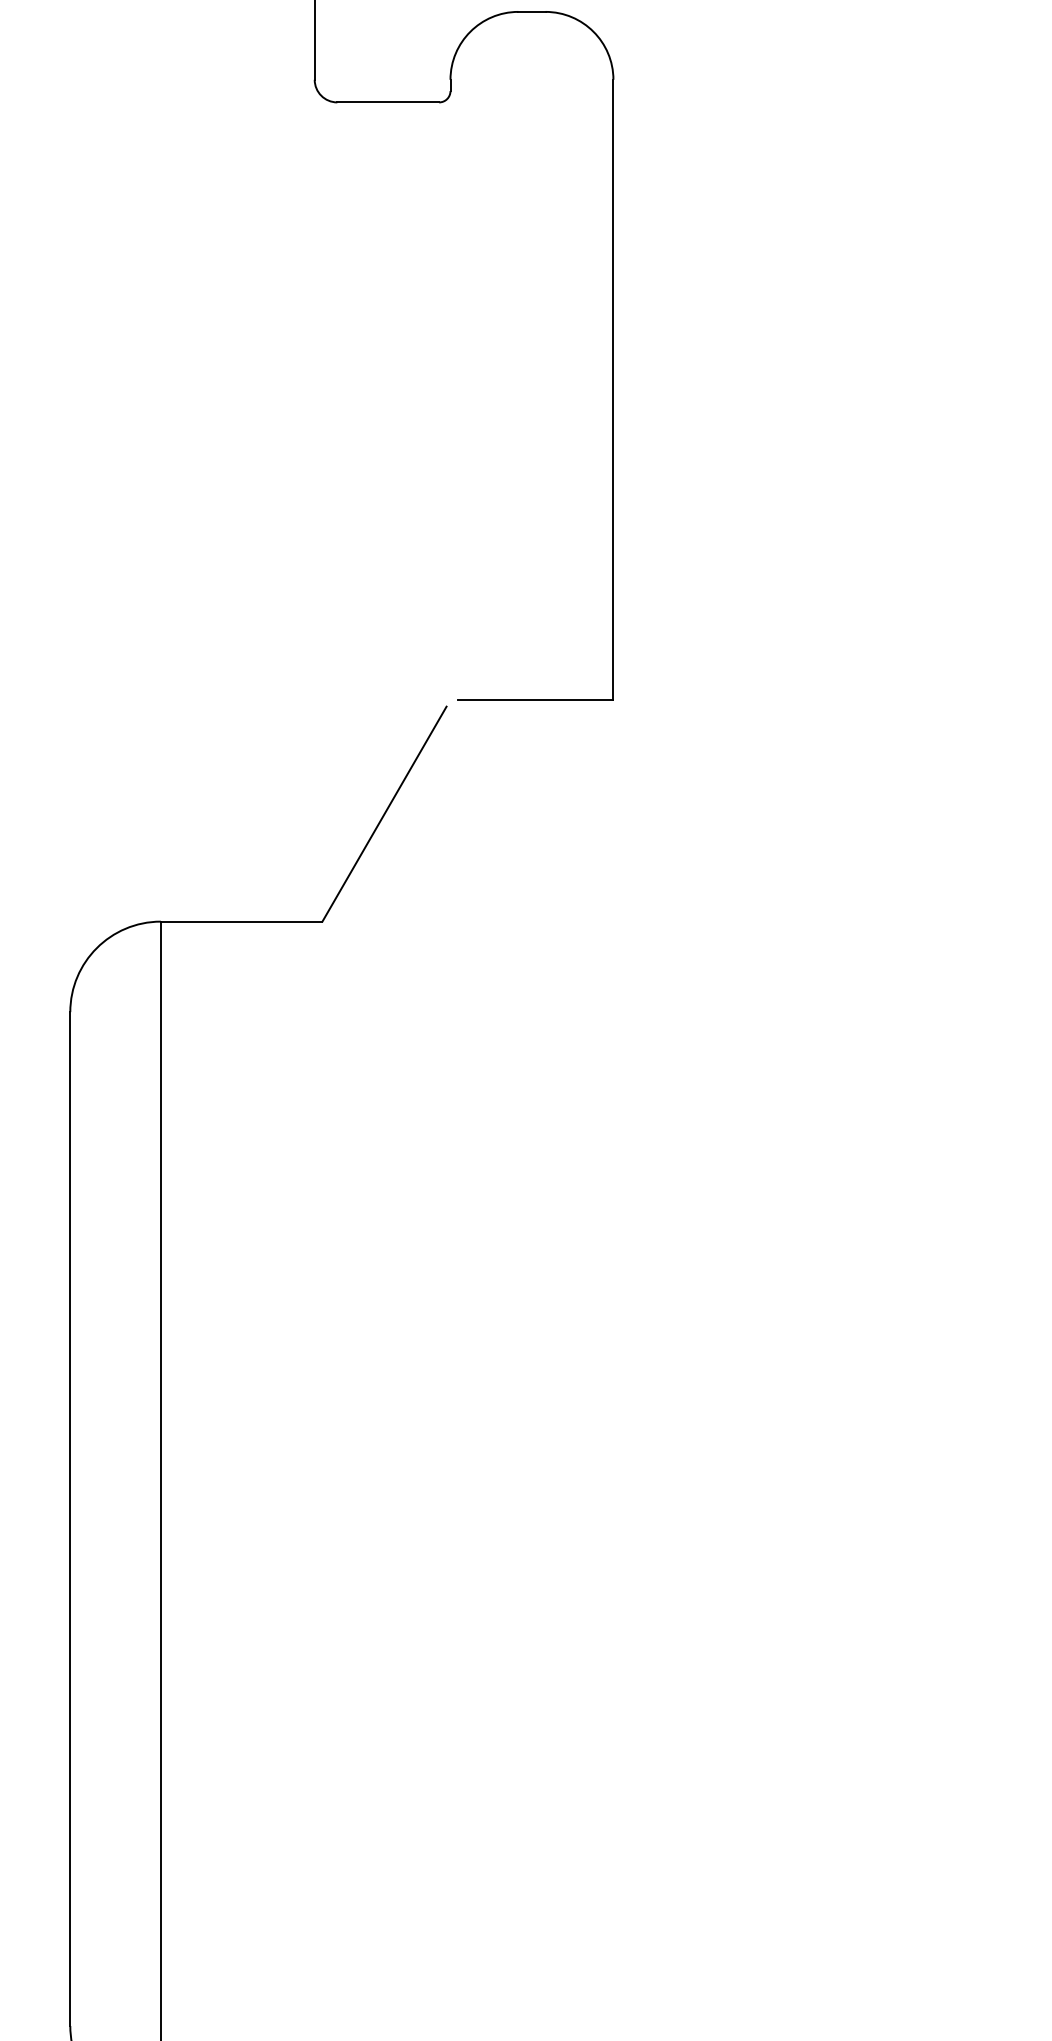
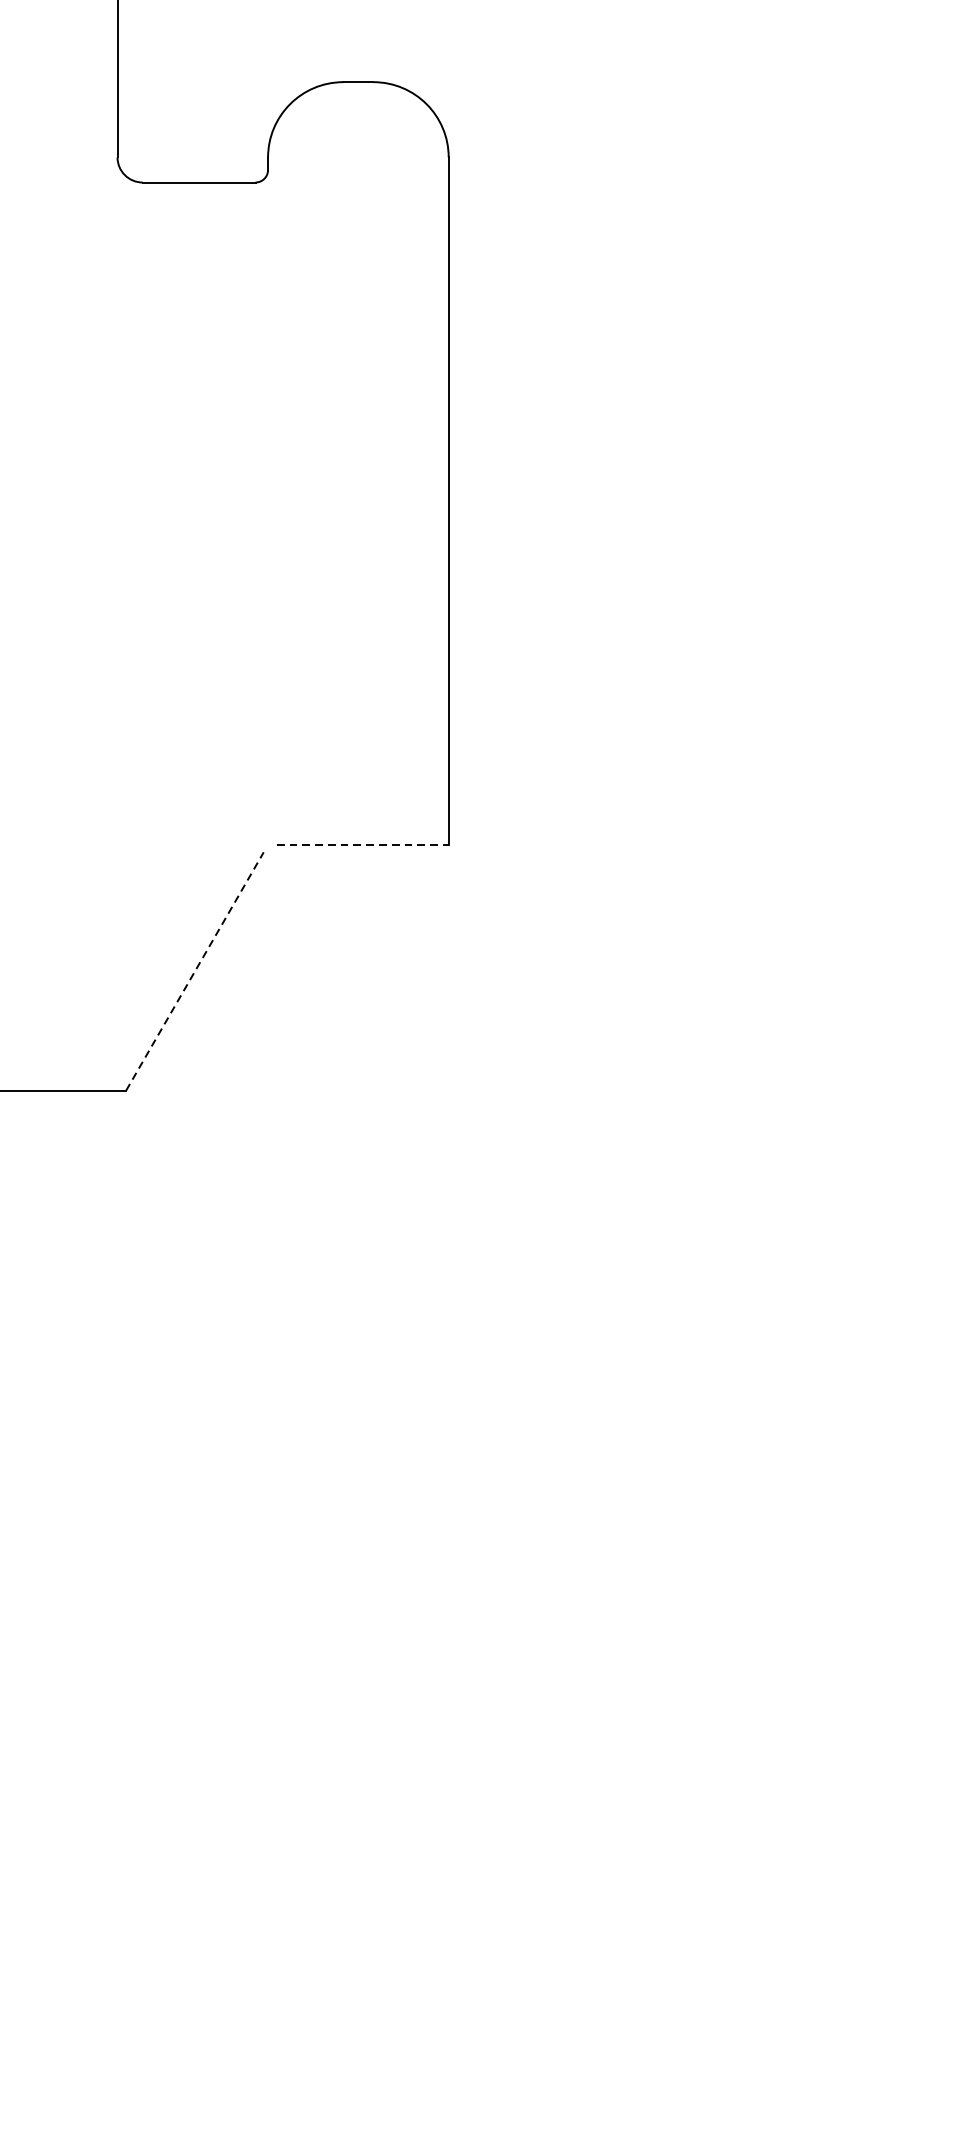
line: (535, 699) -> (362, 844), solid -> dashed
line: (384, 813) -> (194, 970), solid -> dashed

